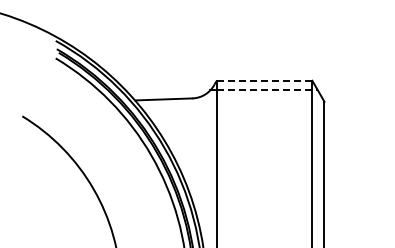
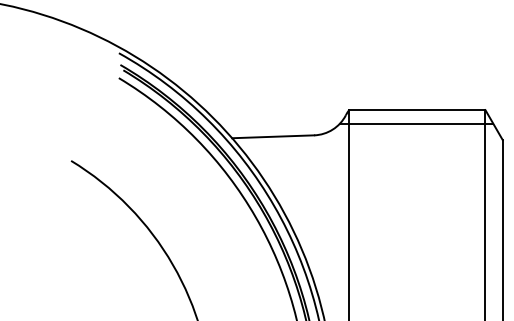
line: (264, 80) -> (417, 109), dashed -> solid
line: (267, 90) -> (421, 124), dashed -> solid

